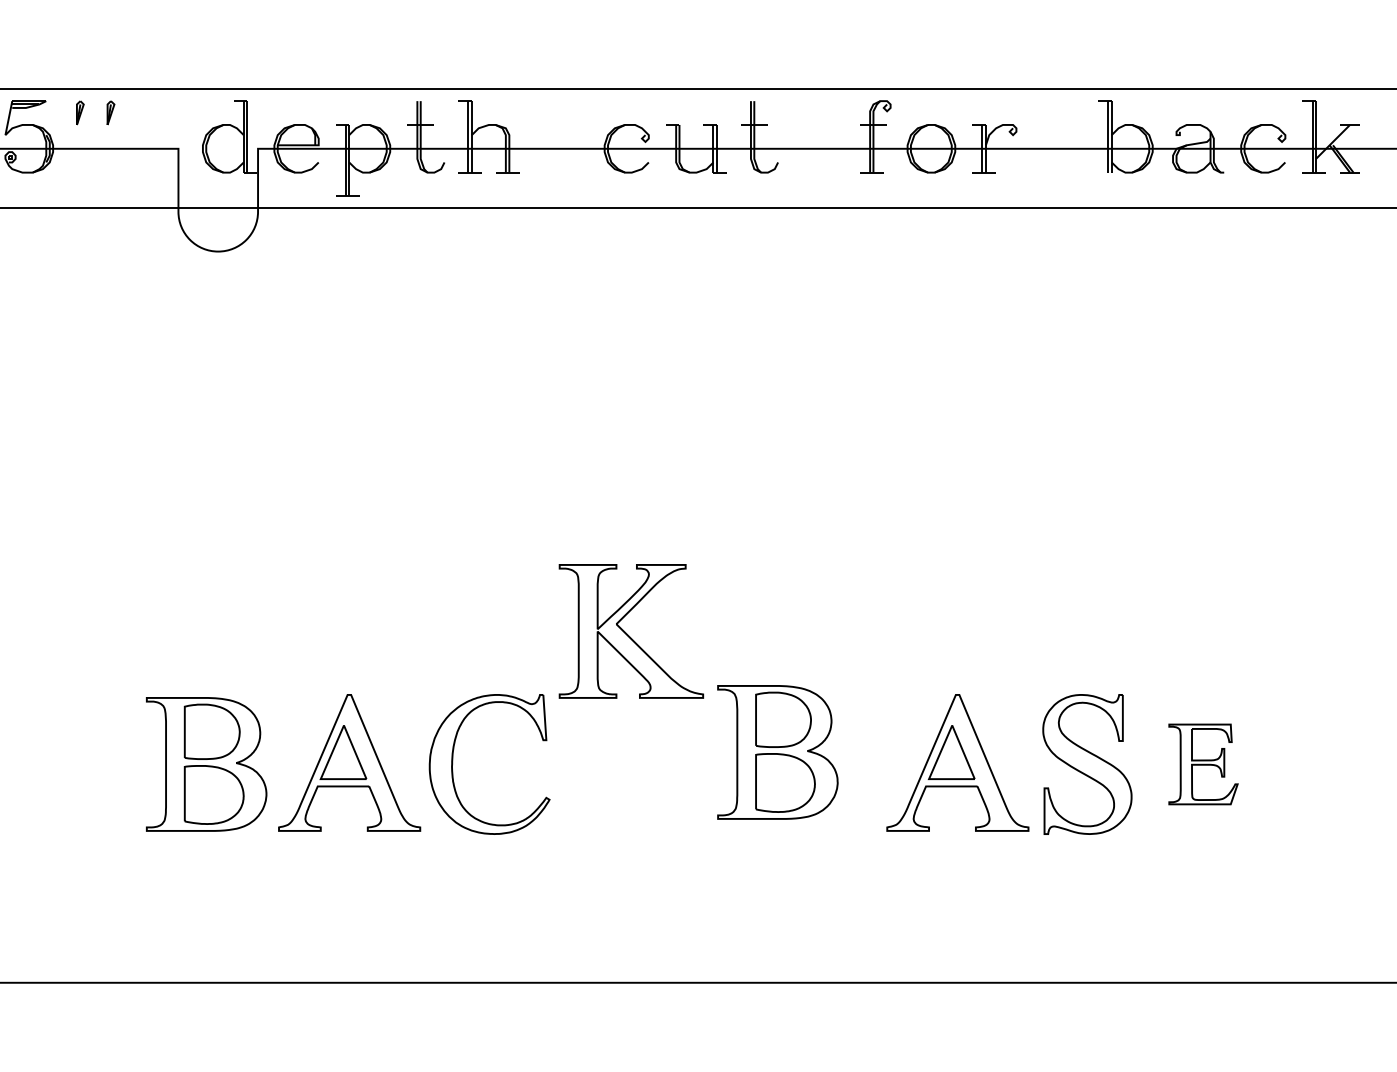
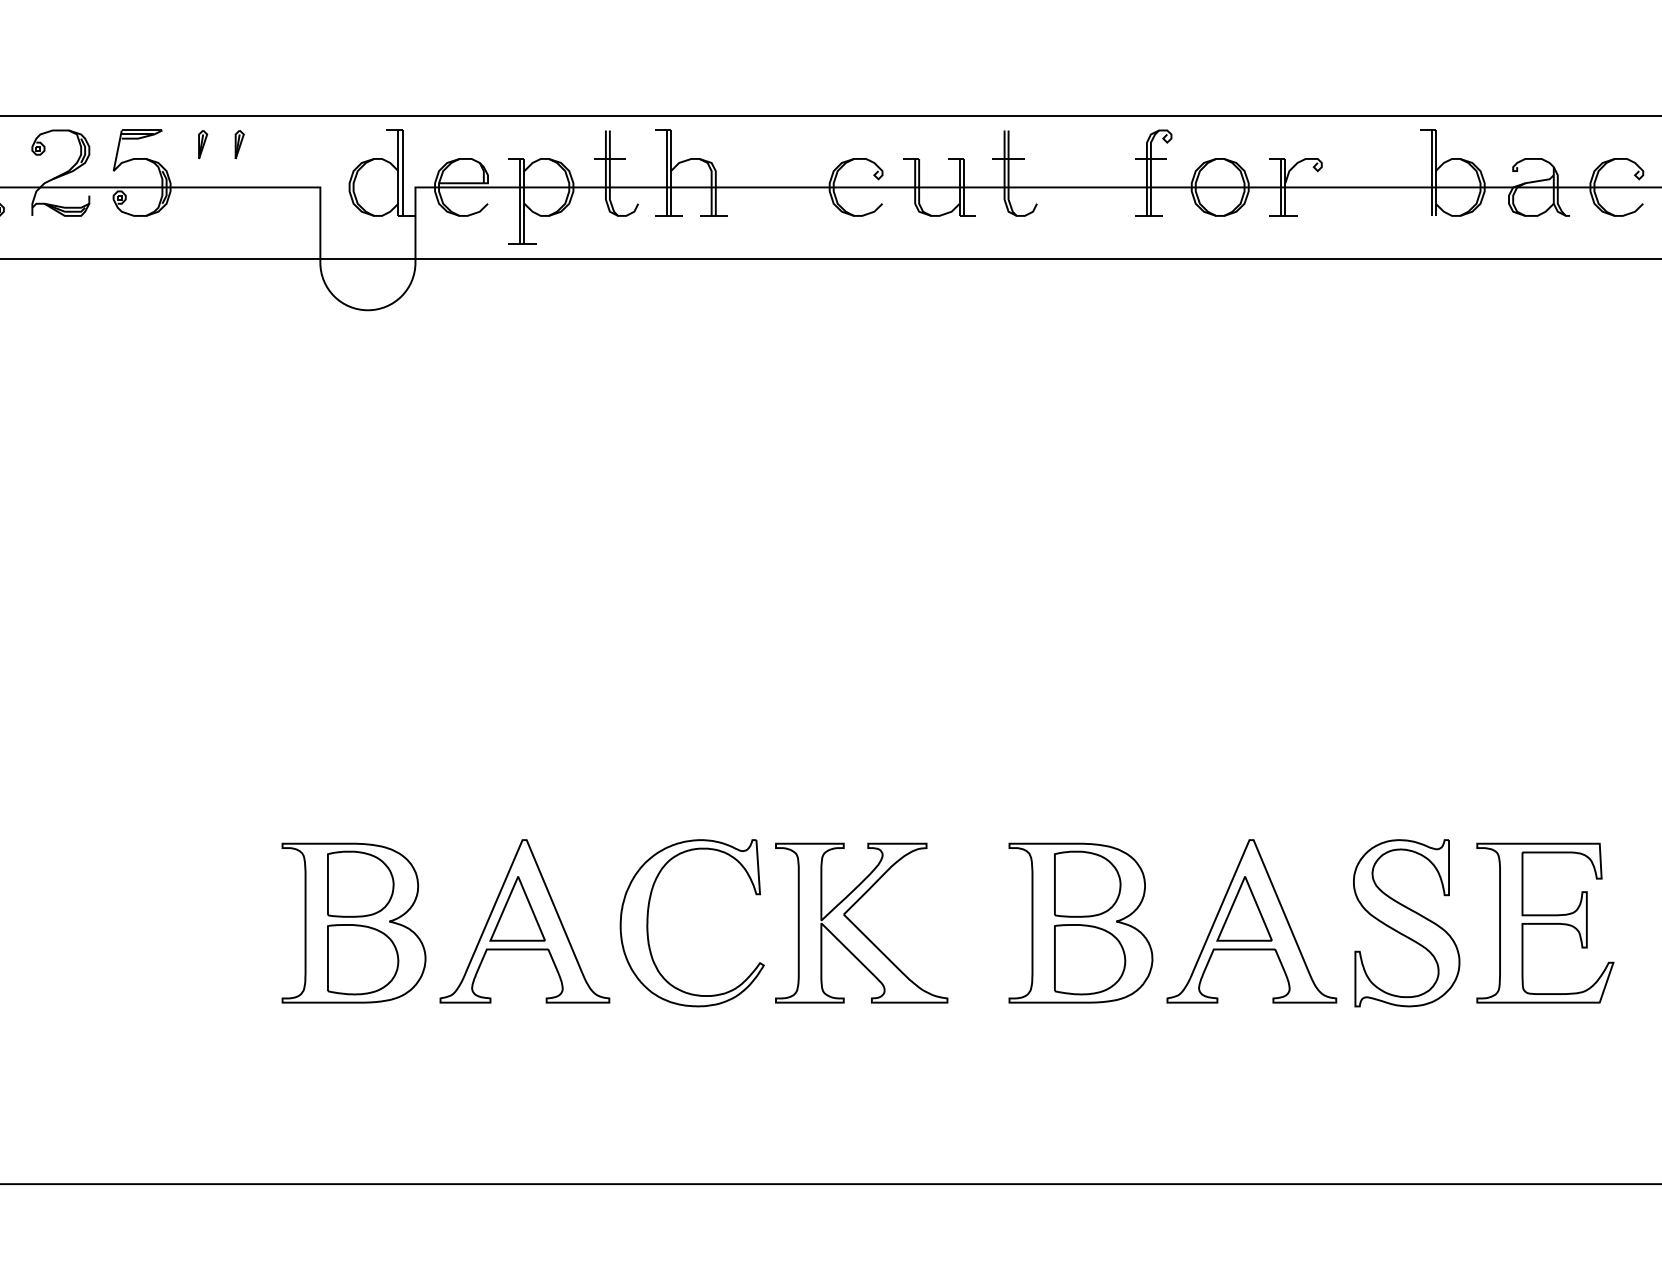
part: (631, 631) -> (861, 923), moved
part: (777, 752) -> (1080, 923), moved
part: (1203, 764) -> (1545, 923), size x1.67

